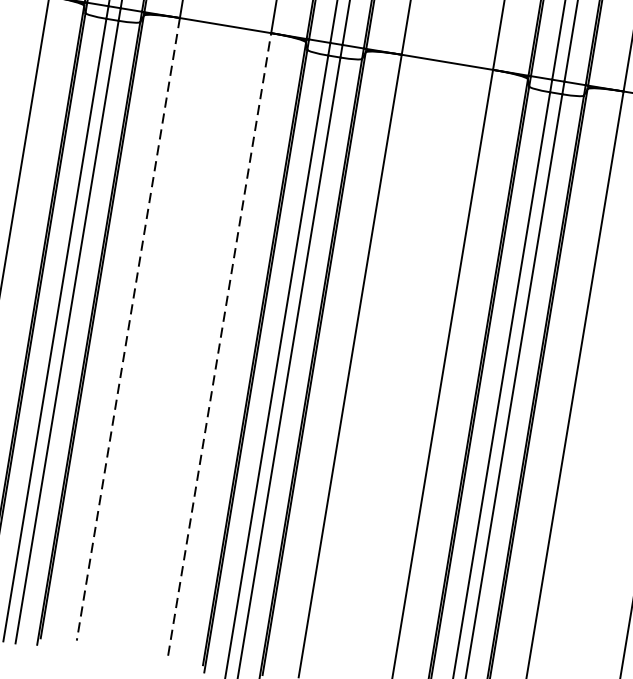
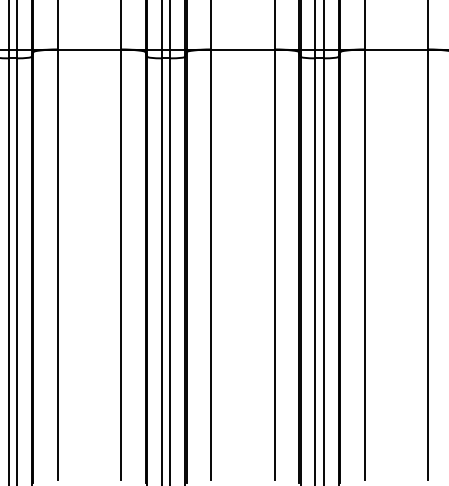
line: (127, 329) -> (57, 265), dashed -> solid
line: (220, 343) -> (121, 264), dashed -> solid

